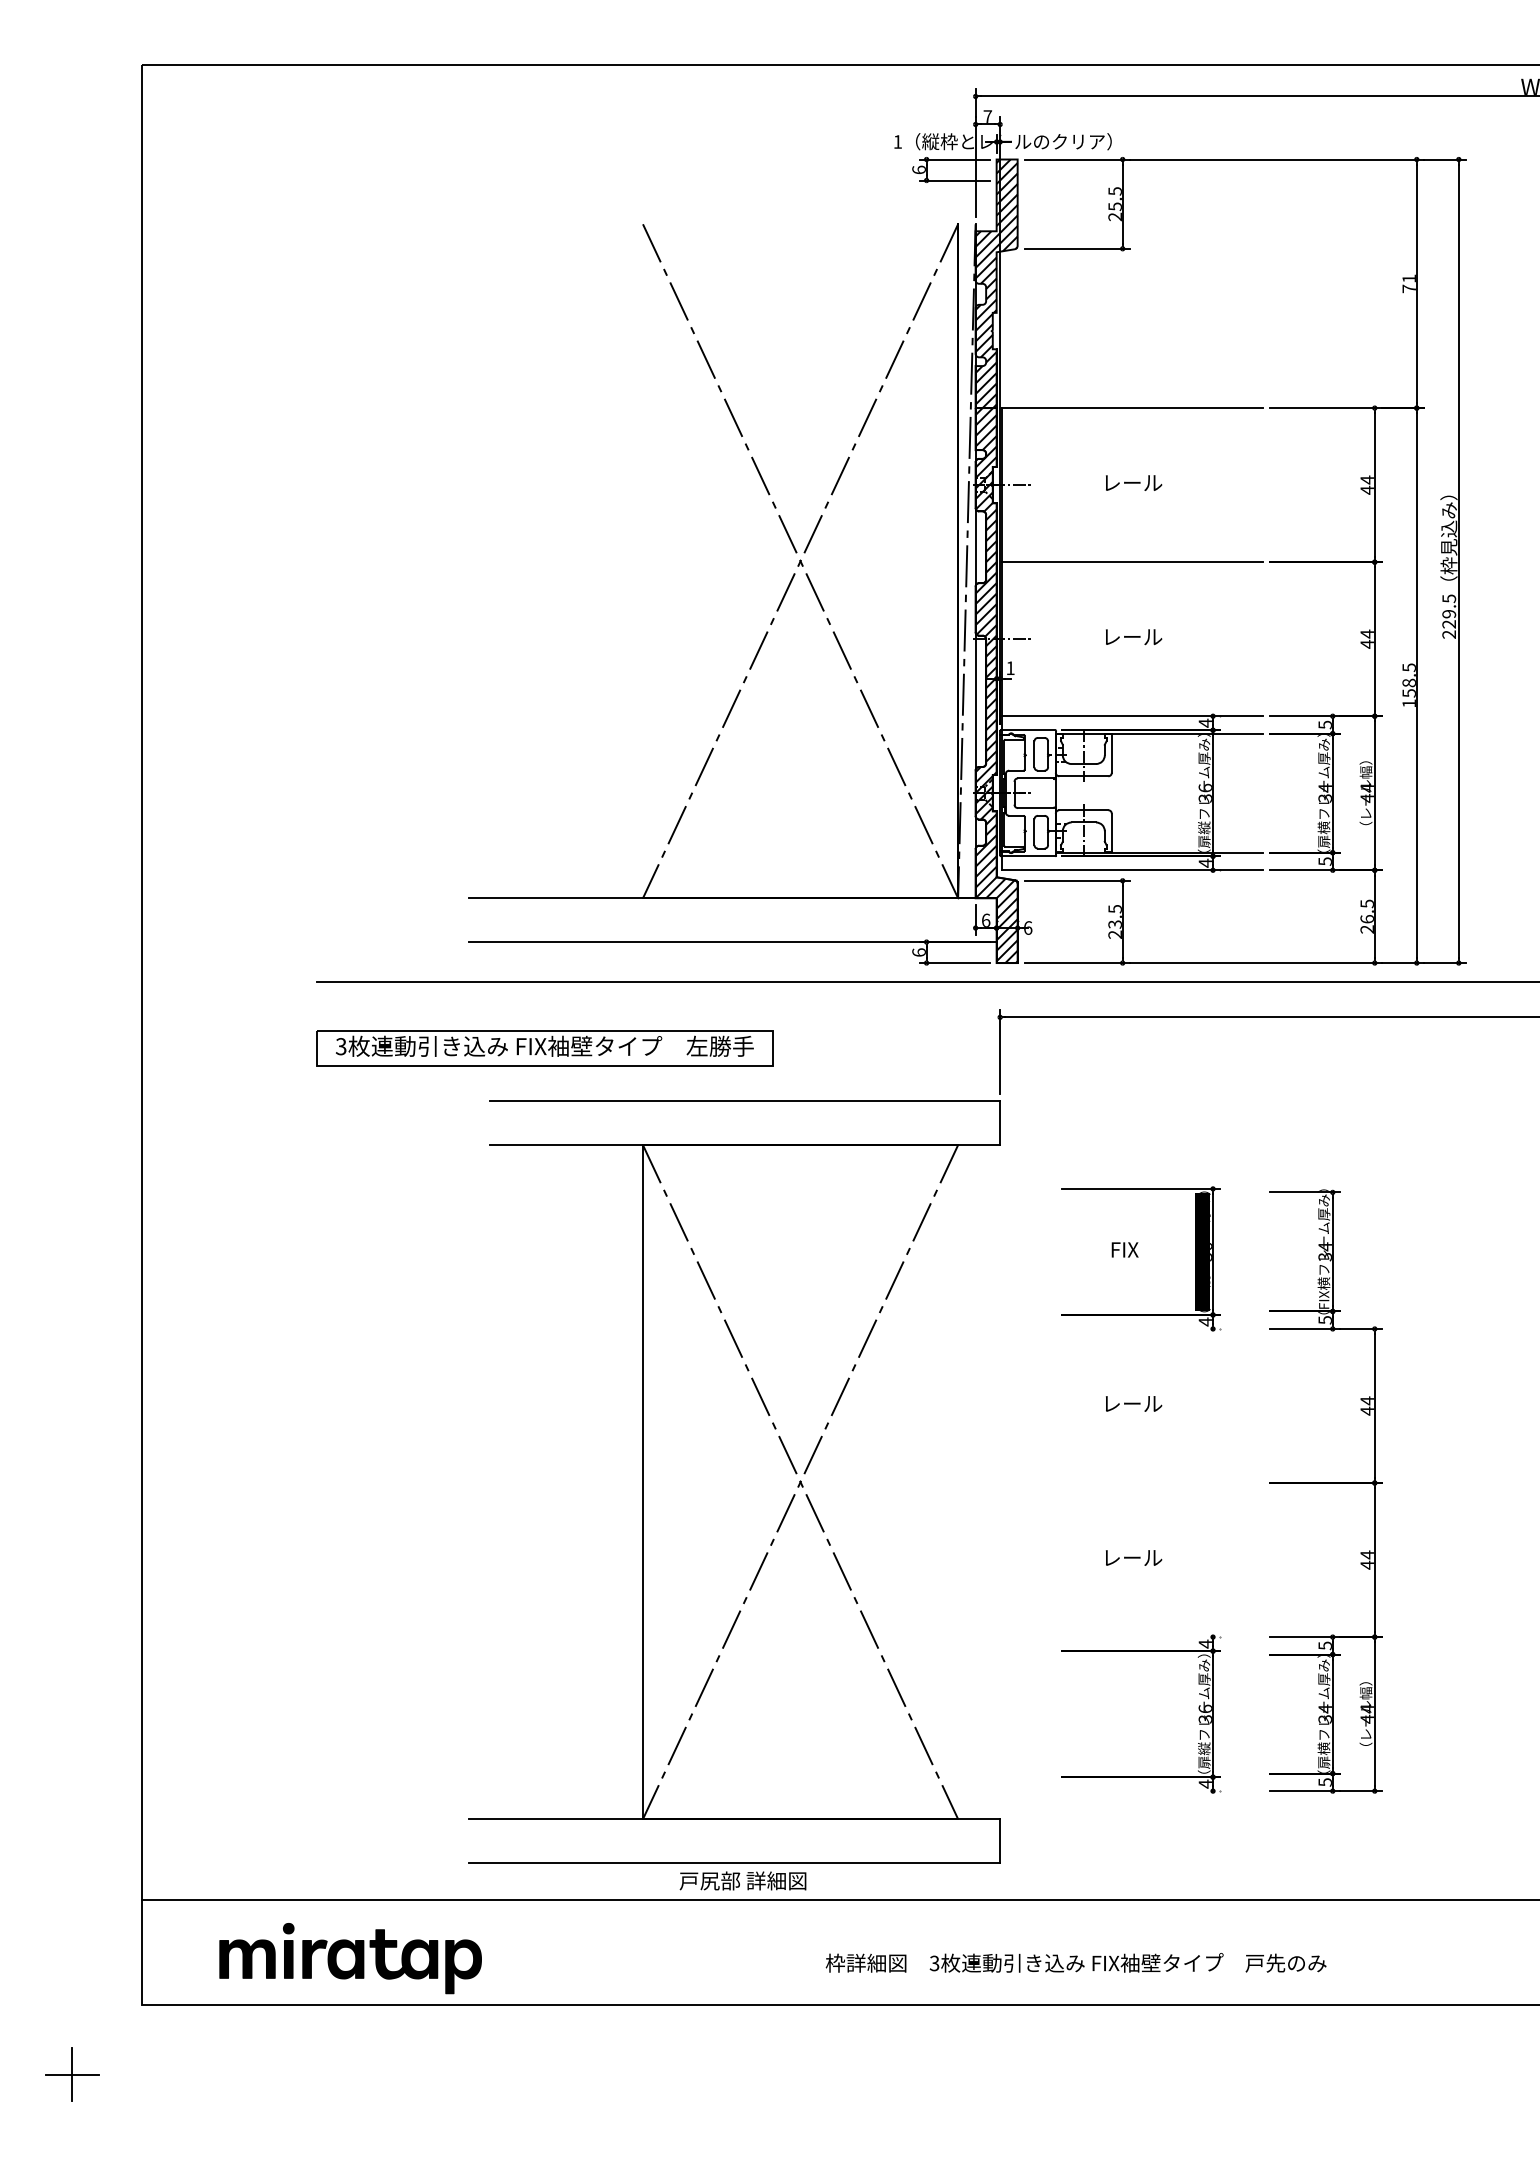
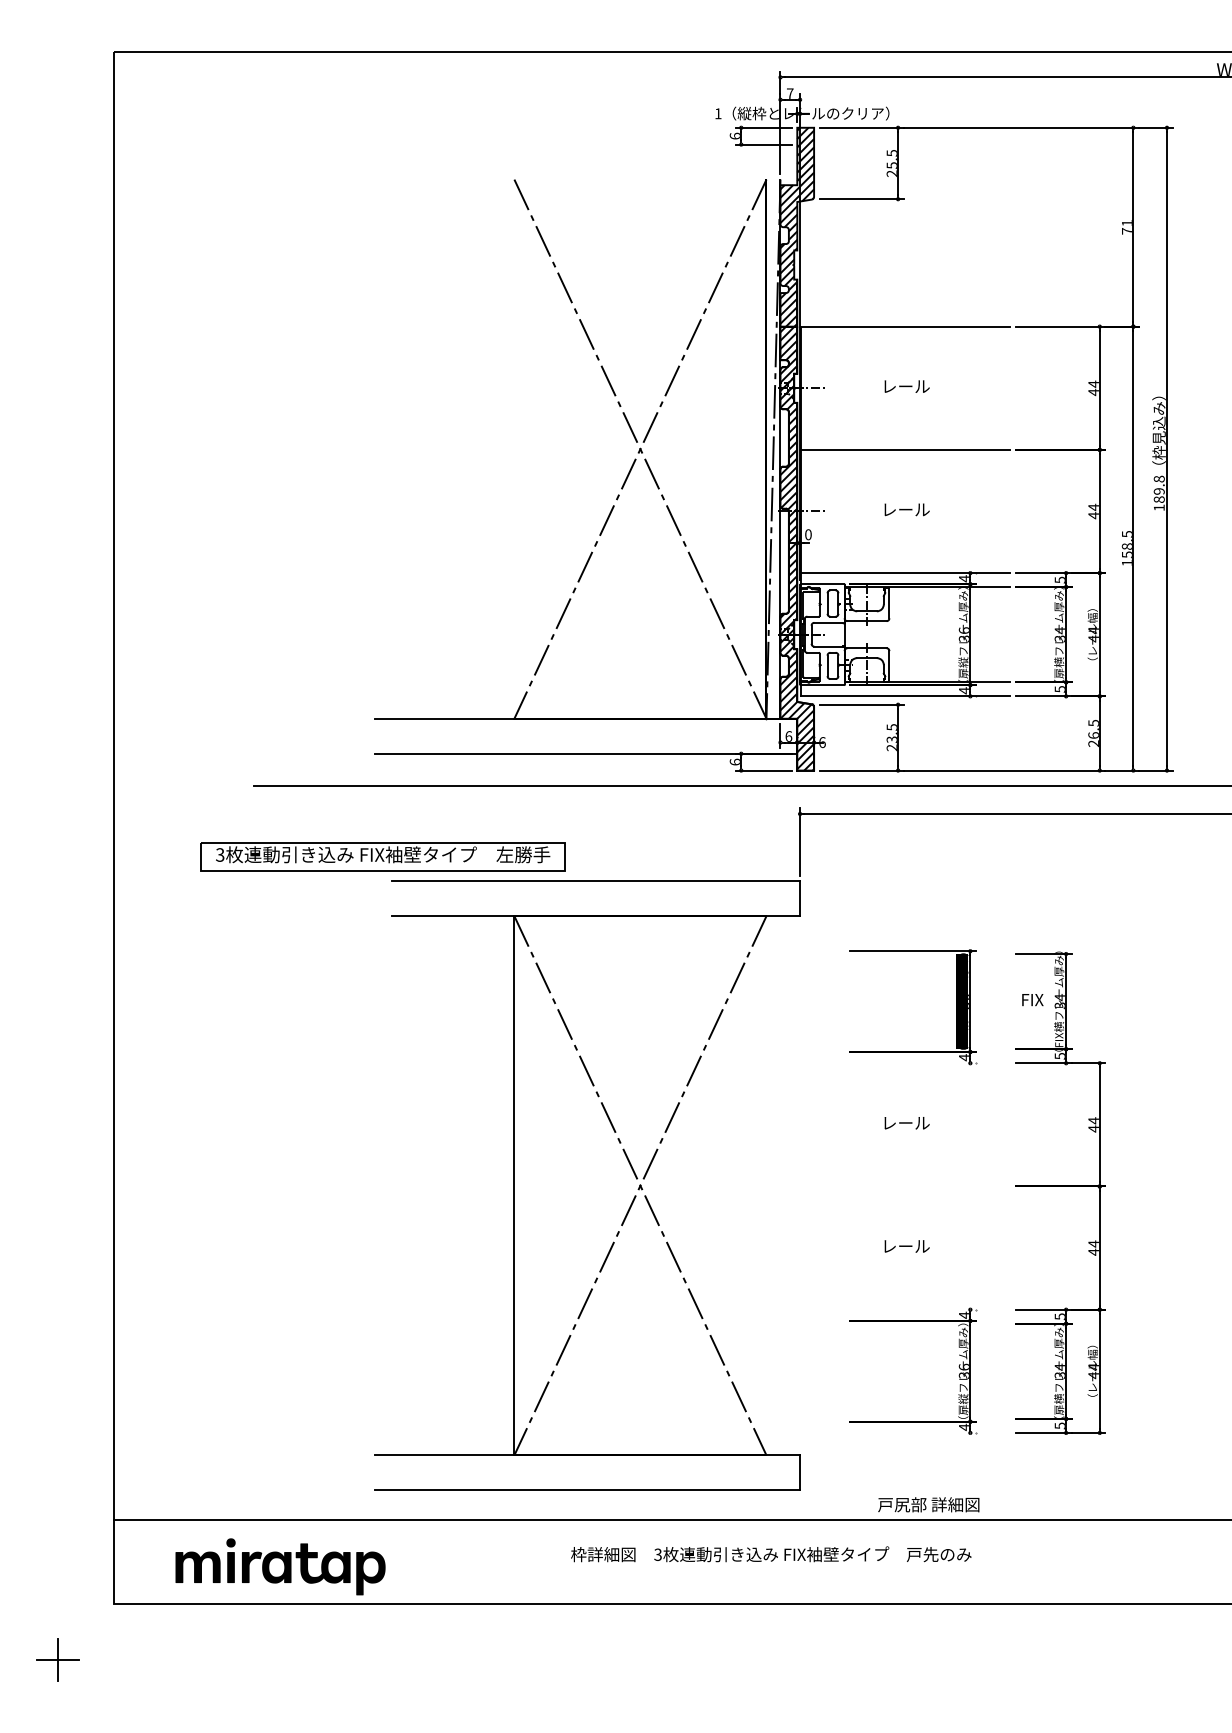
text: (1449, 616) -> (1159, 493), 229.5 -> 189.8
text: (1010, 668) -> (808, 534), 1 -> 0
part: (544, 1048) -> (382, 856), moved
text: (1124, 1249) -> (1032, 999), moved
text: (742, 1880) -> (928, 1504), moved
text: (1075, 1962) -> (770, 1554), moved

